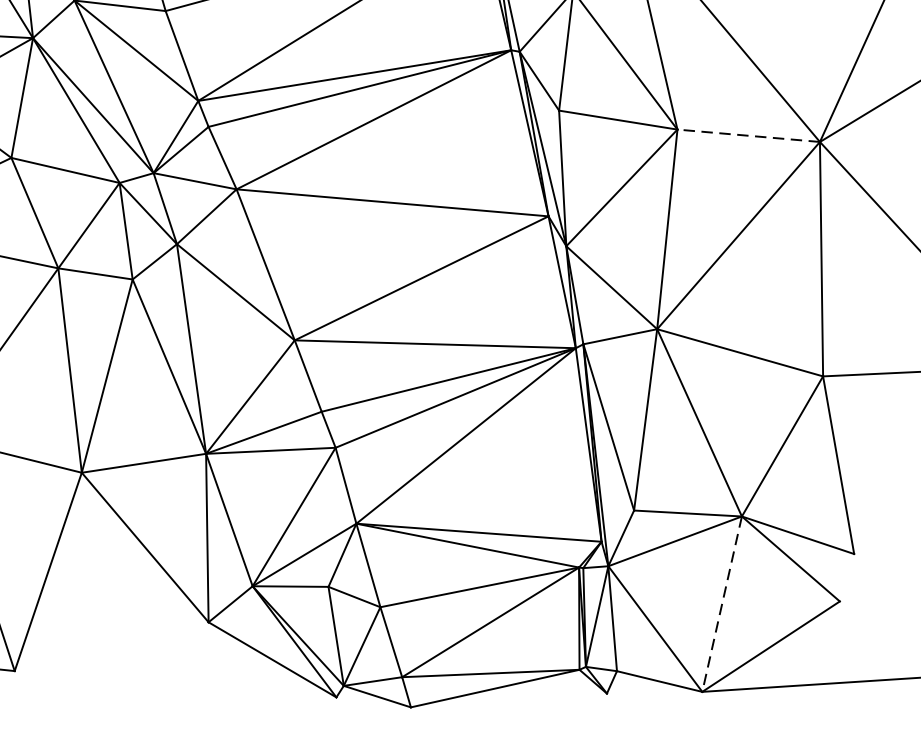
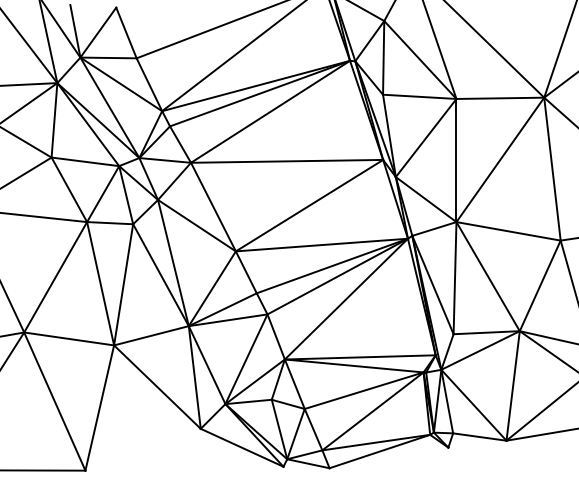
line: (748, 136) -> (500, 98), dashed -> solid
line: (722, 605) -> (513, 386), dashed -> solid

